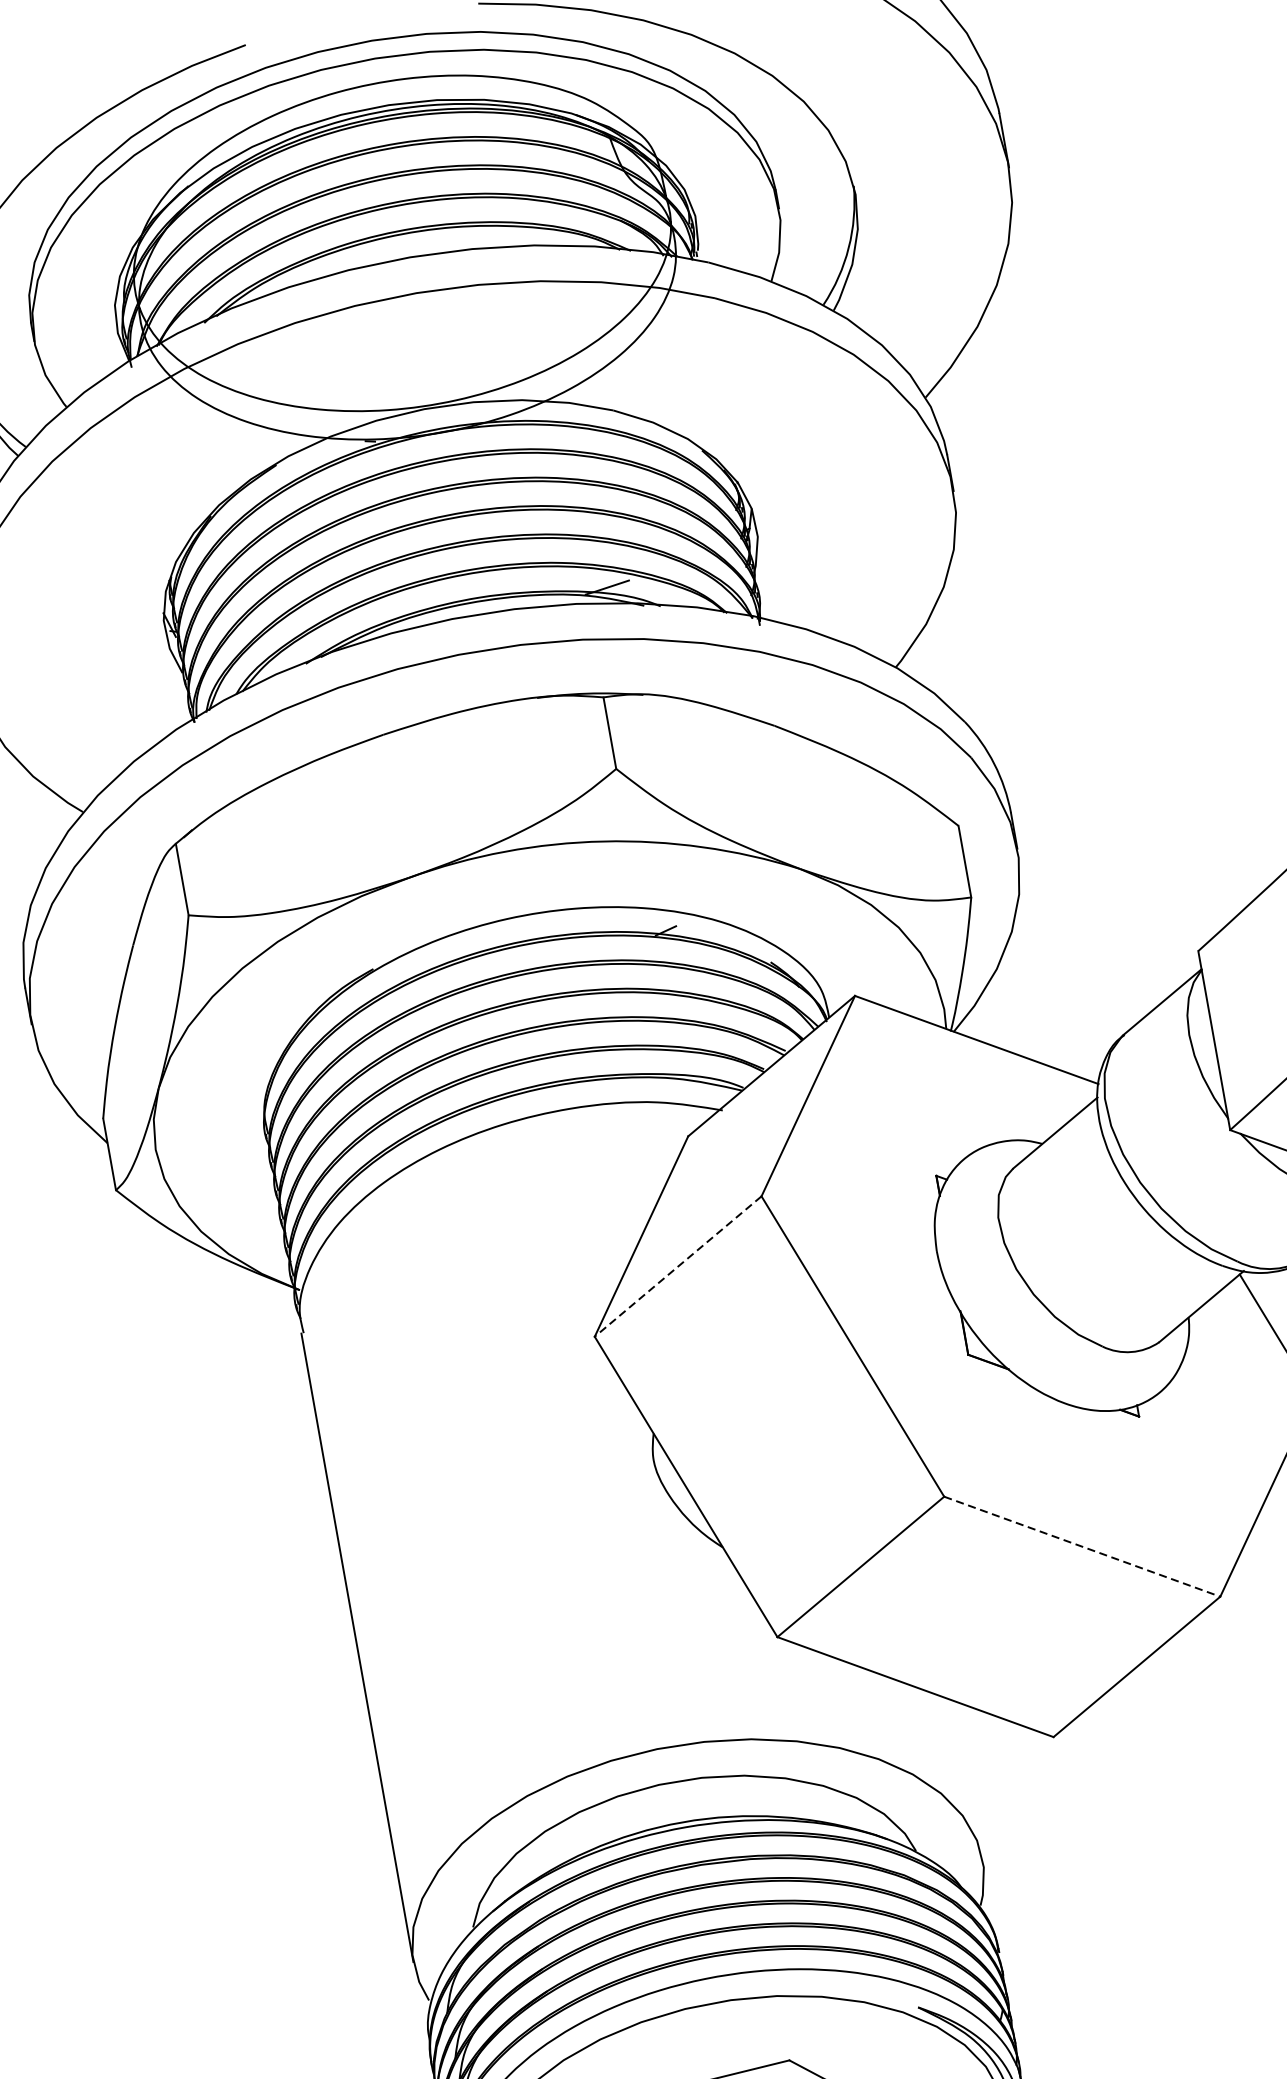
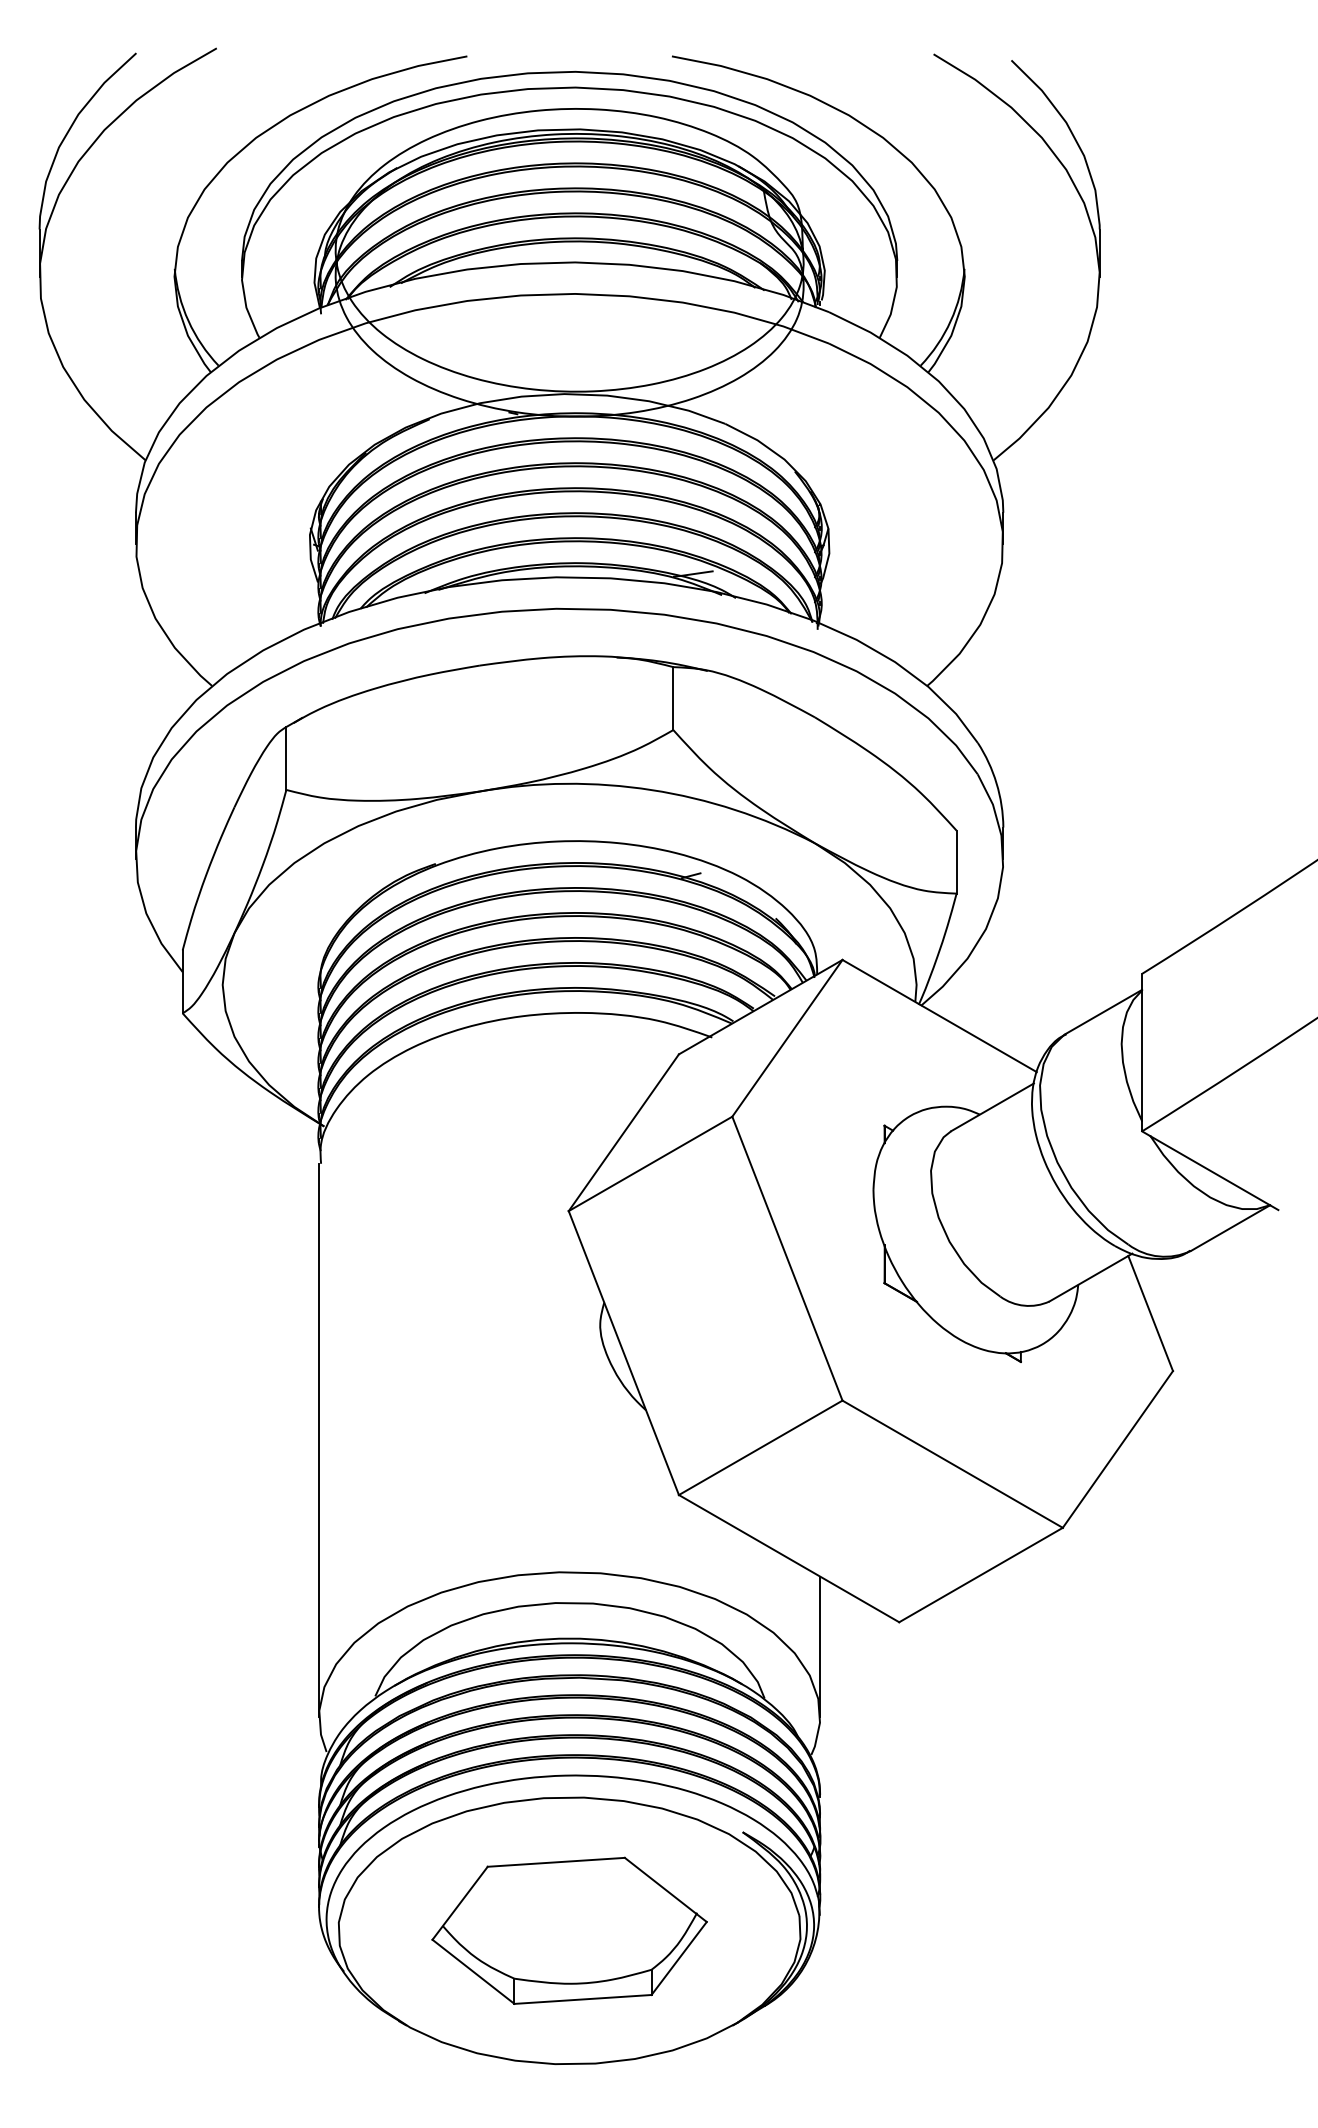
line: (678, 1267) -> (650, 1164), dashed -> solid
line: (1083, 1546) -> (953, 1464), dashed -> solid
line: (968, 1780) -> (820, 1646), added

